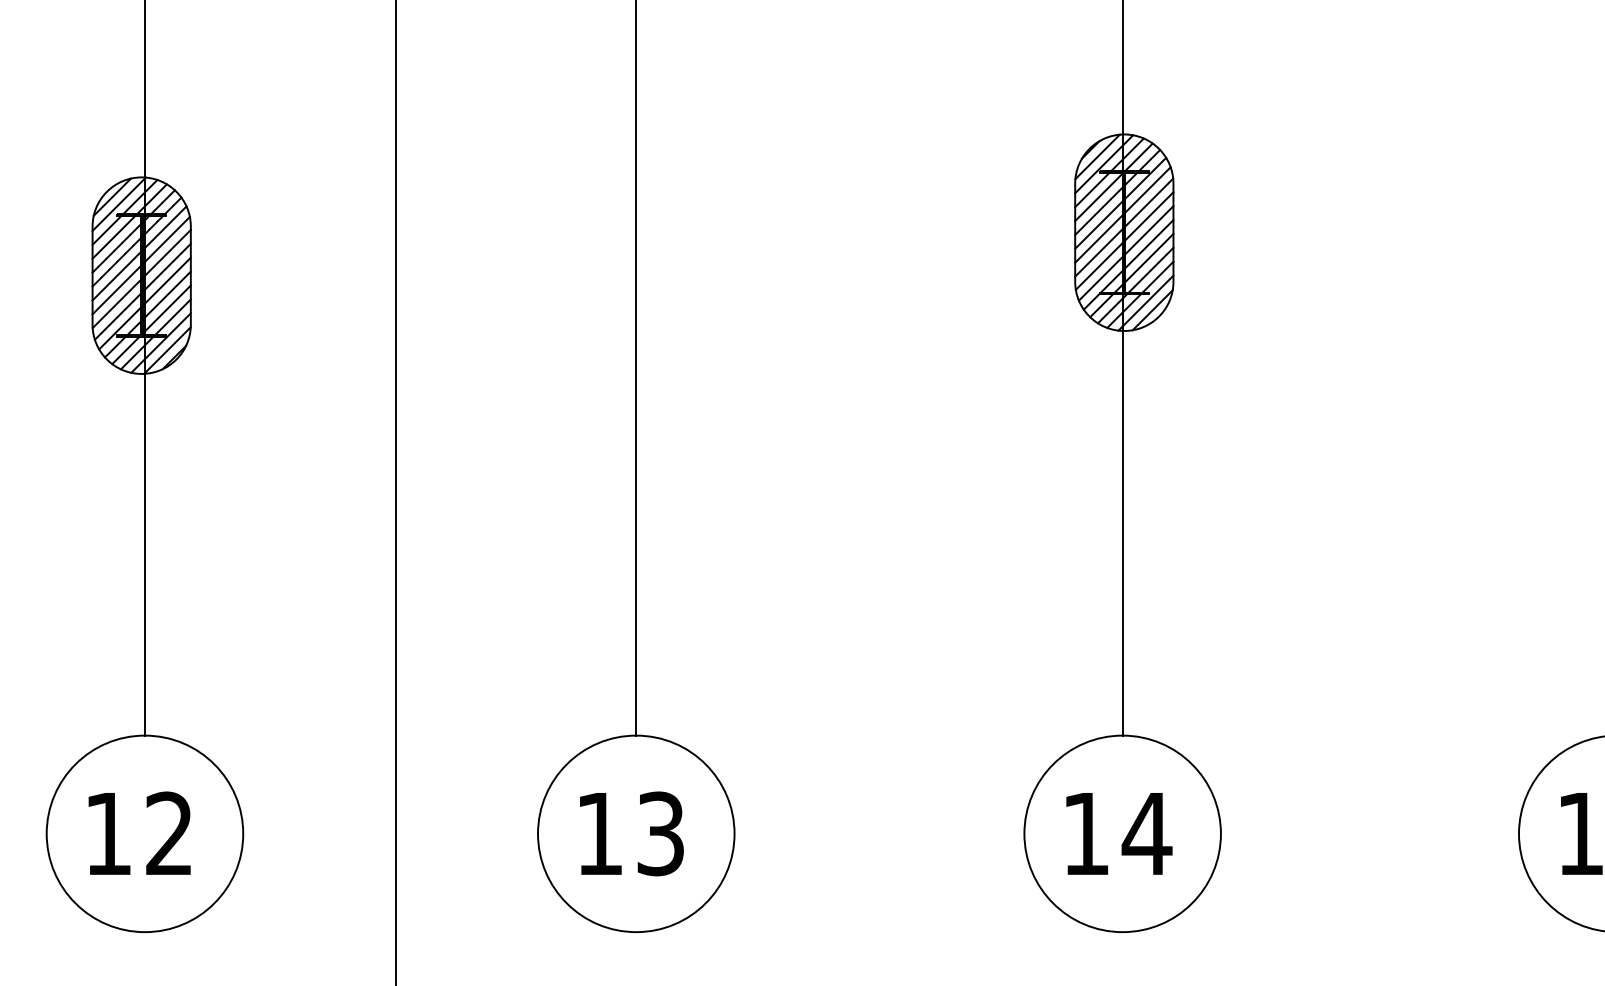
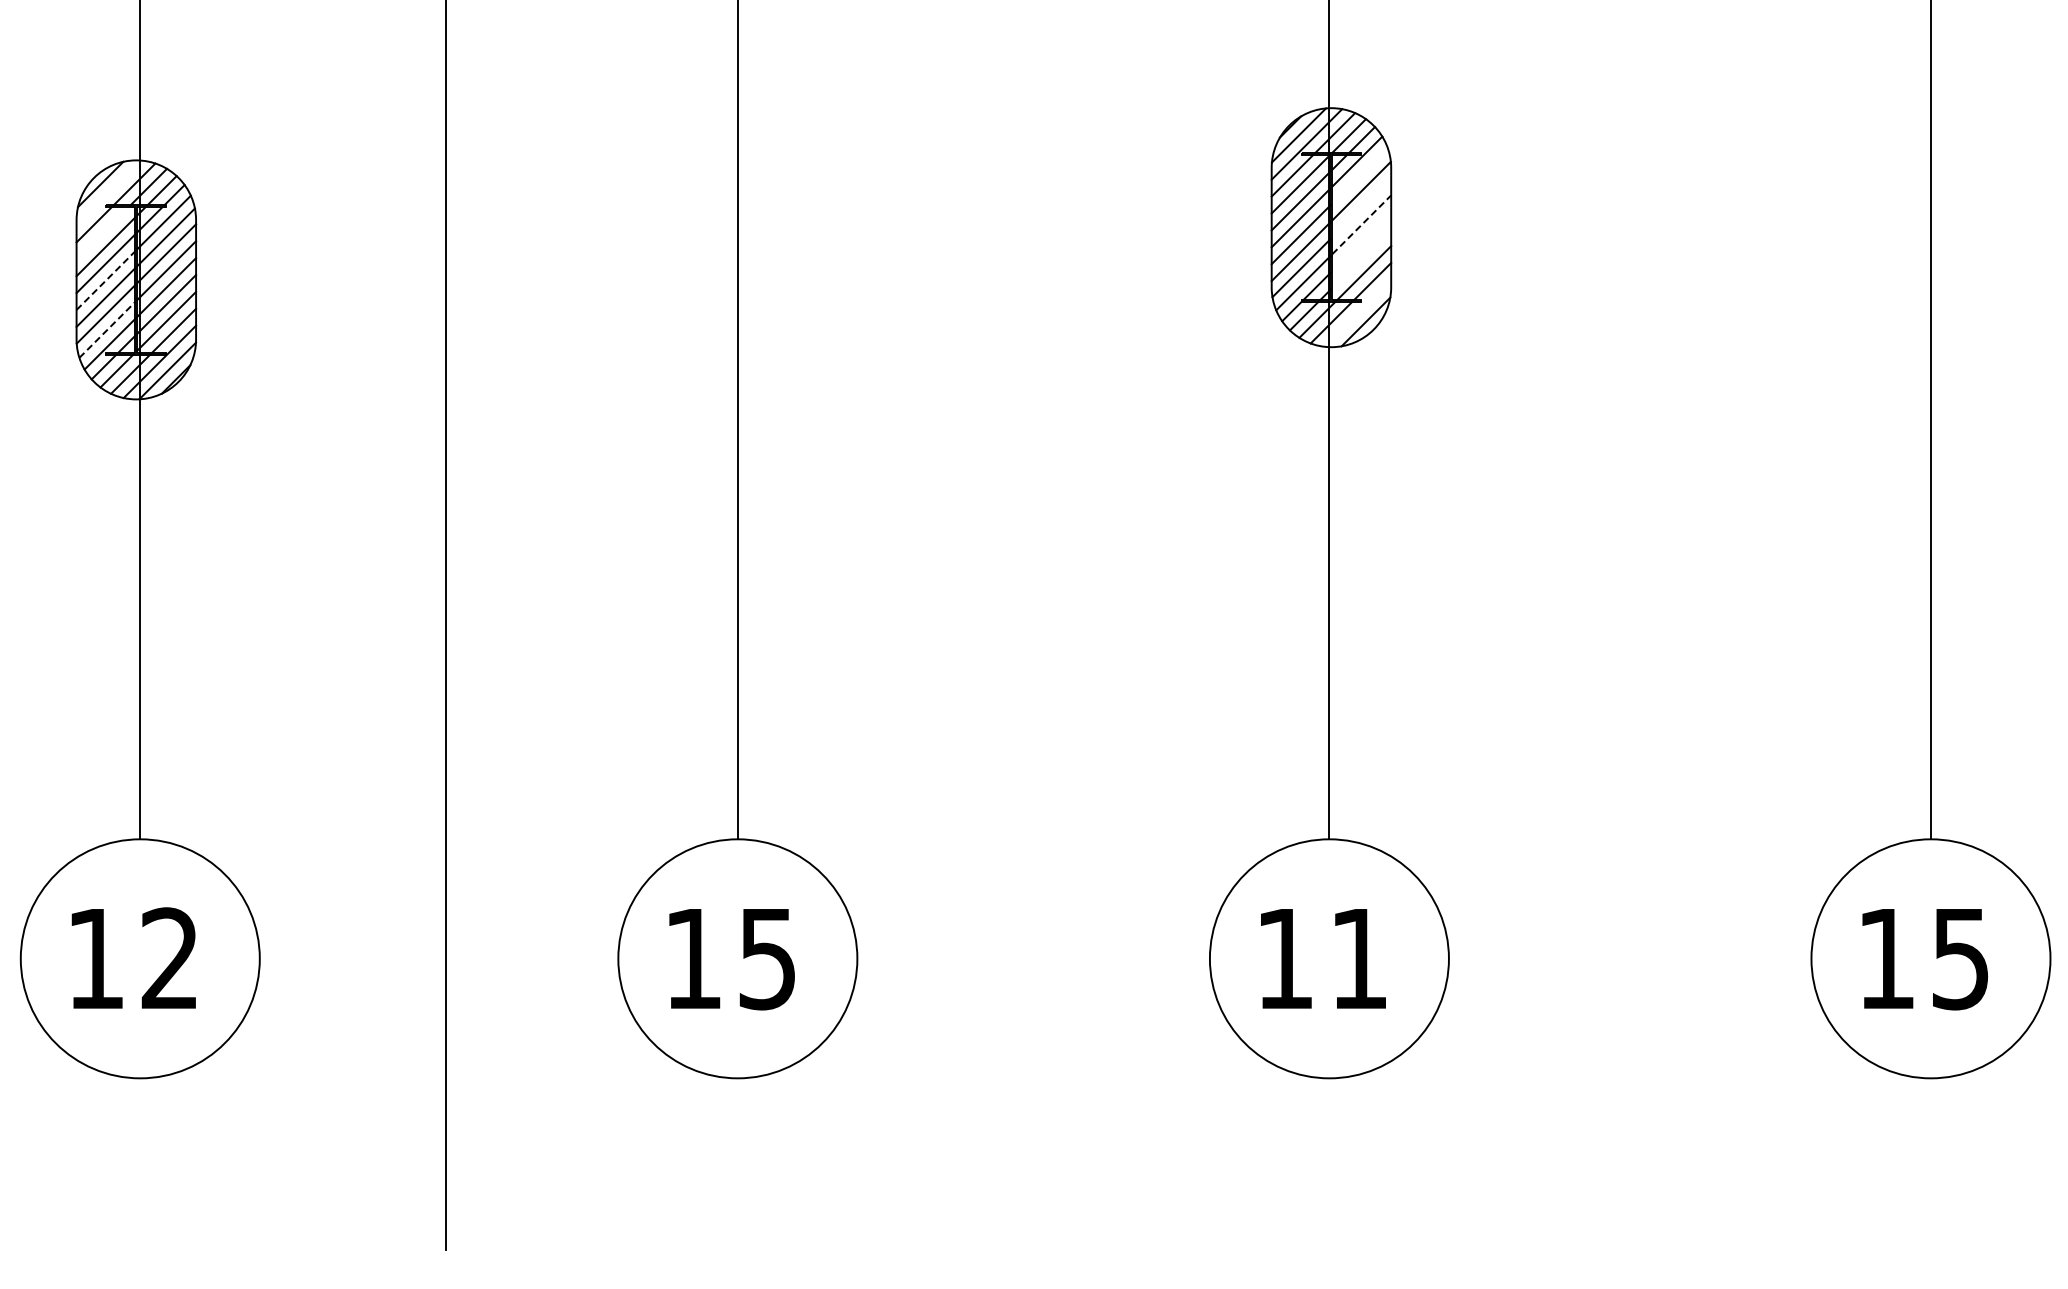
line: (1147, 189) -> (1359, 175), removed
line: (118, 203) -> (108, 192), removed
line: (1149, 216) -> (1361, 207), removed
line: (1149, 230) -> (1361, 224), solid -> dashed
line: (113, 237) -> (102, 233), removed
line: (1149, 244) -> (1361, 241), removed
line: (1149, 258) -> (1361, 258), removed
line: (116, 276) -> (105, 280), solid -> dashed
line: (1145, 302) -> (1357, 312), removed
line: (118, 316) -> (107, 329), solid -> dashed
text: (660, 833) -> (767, 958), 13 -> 15
text: (1147, 833) -> (1359, 958), 14 -> 11

